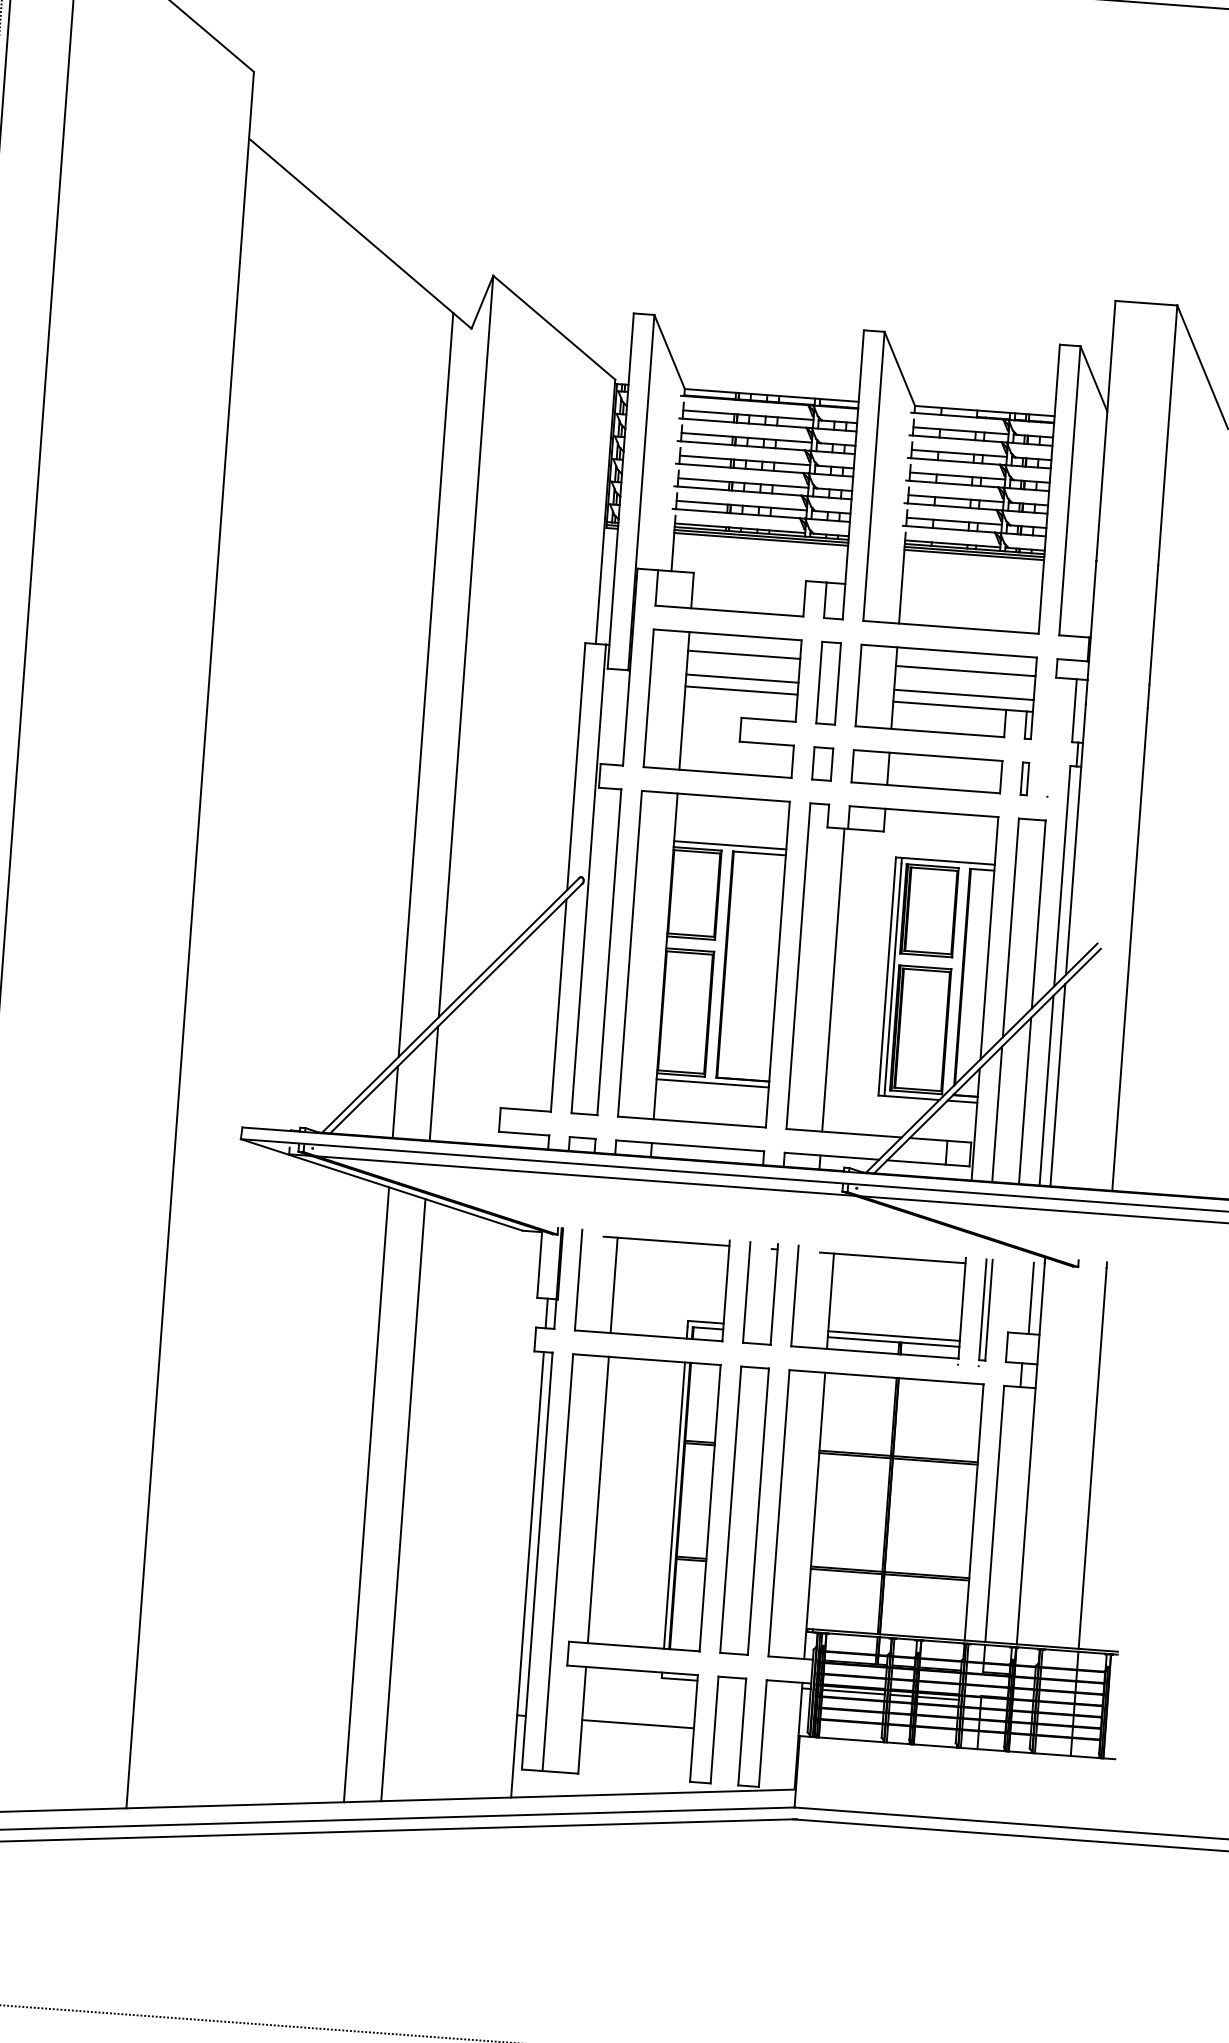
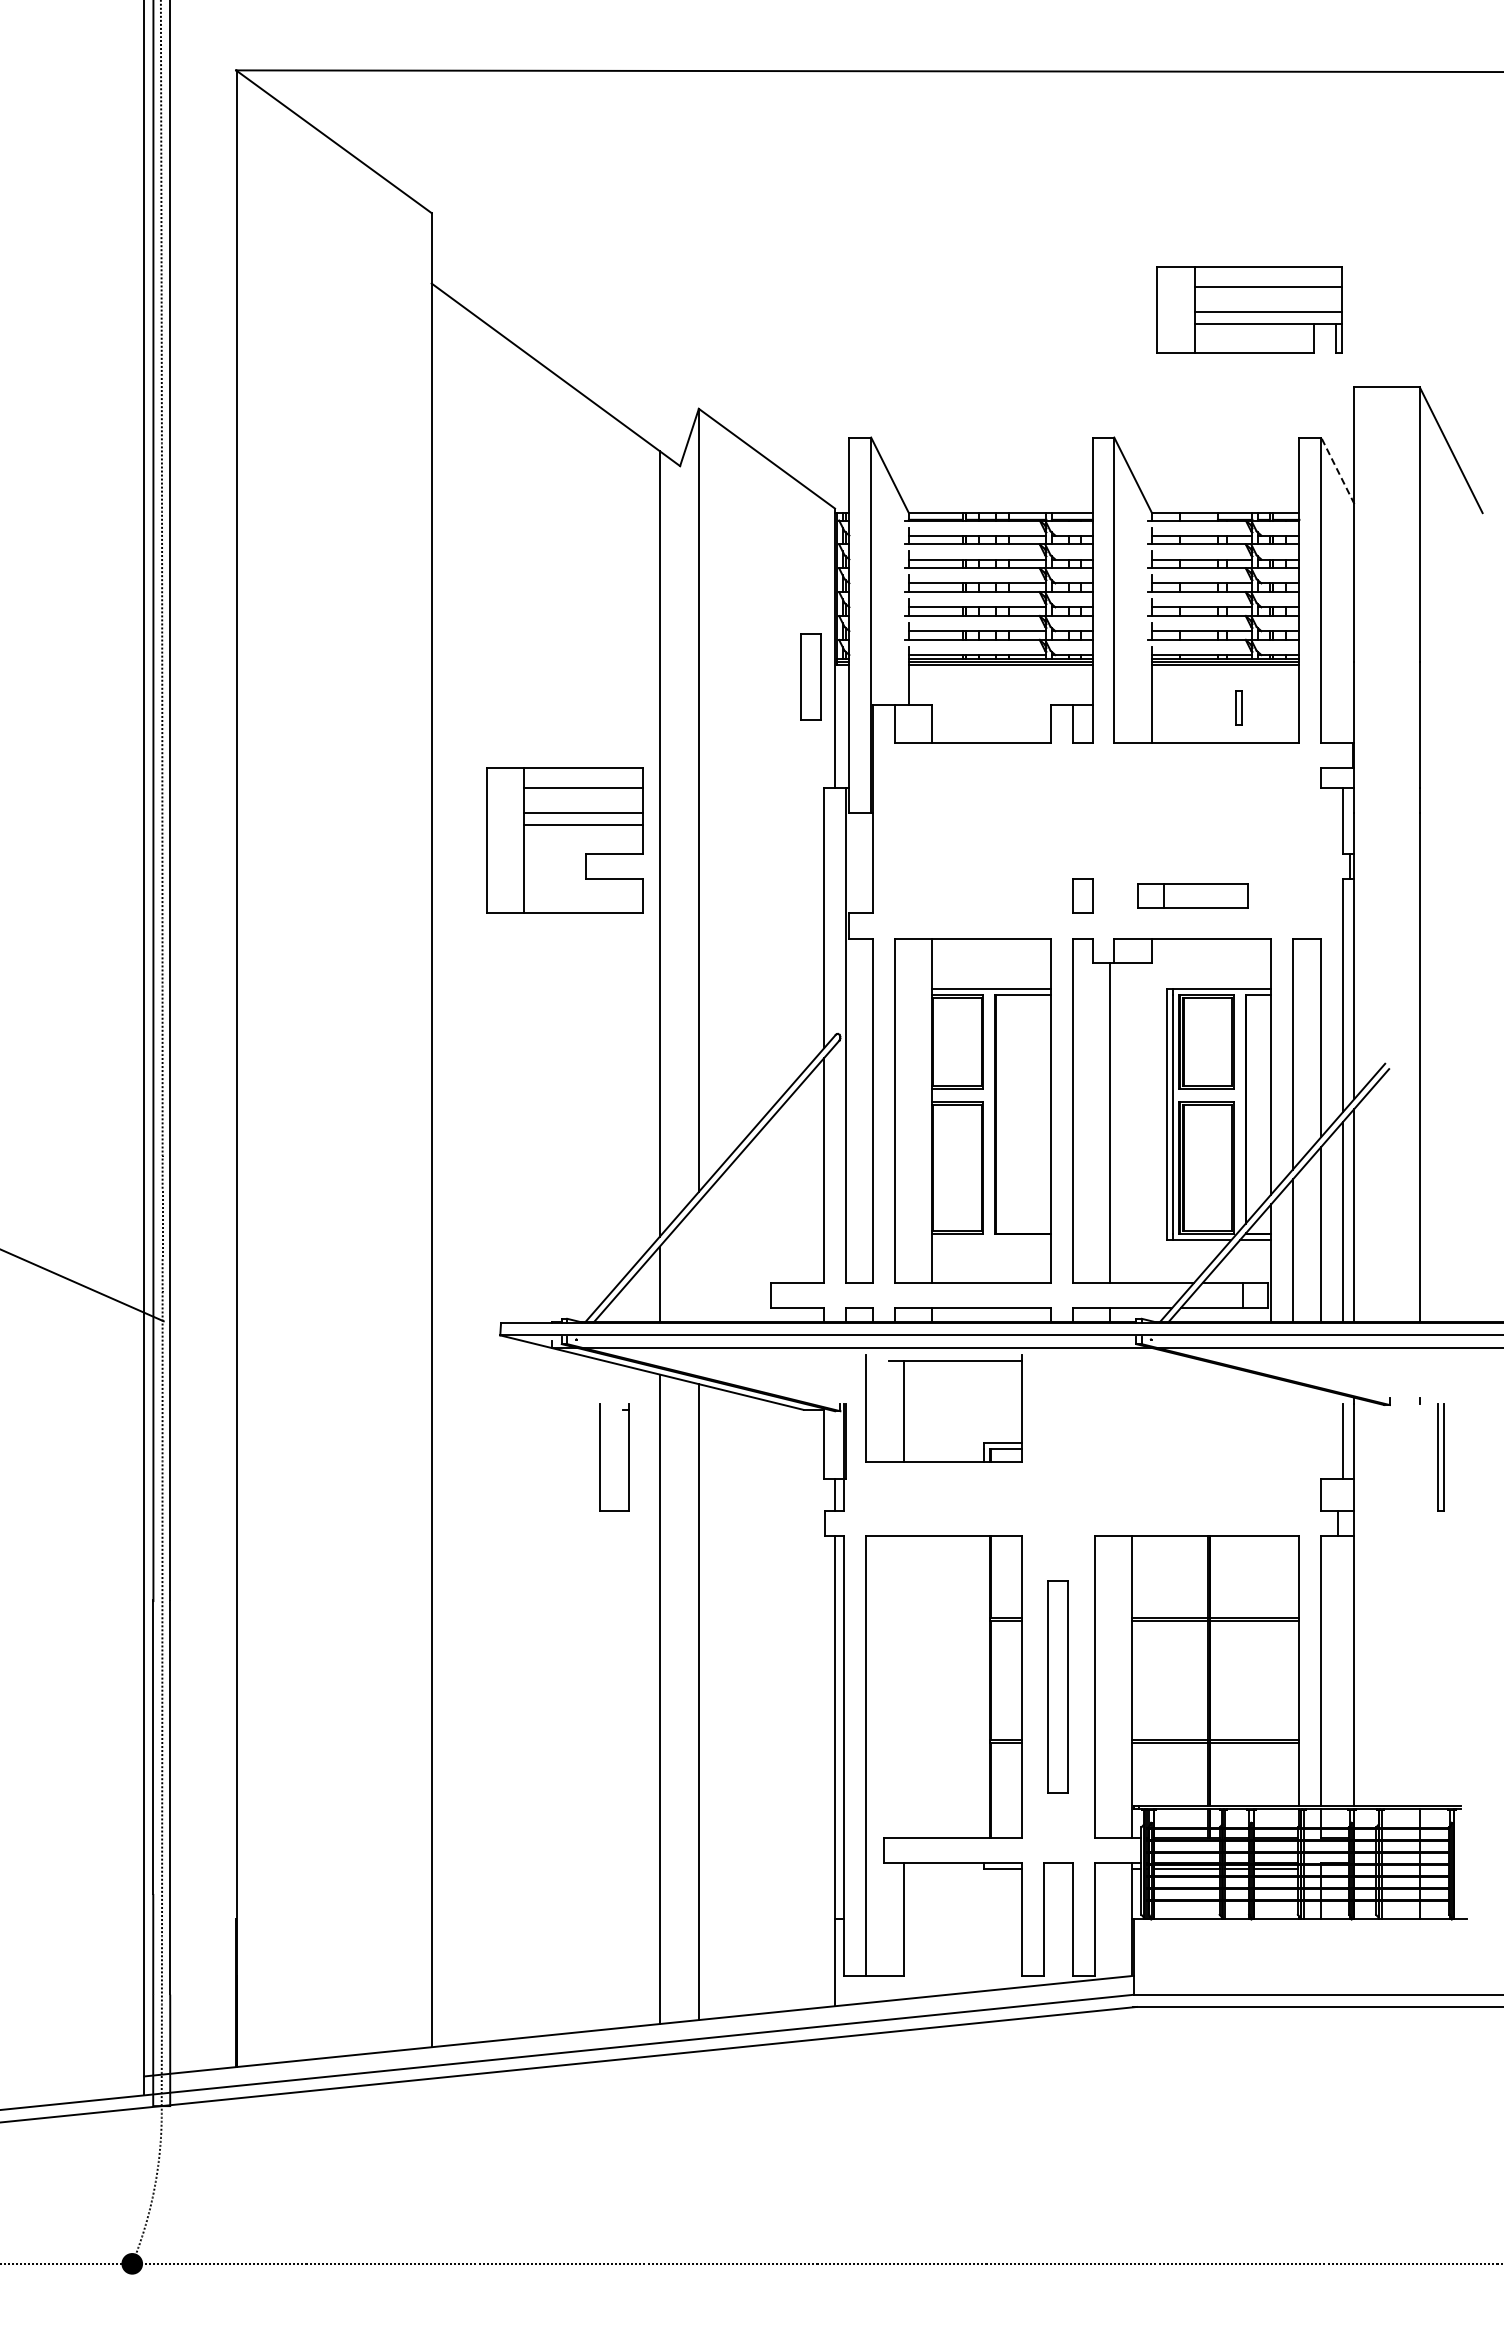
line: (1093, 378) -> (1337, 470), solid -> dashed
part: (828, 682) -> (810, 676), moved
part: (945, 691) -> (1249, 309), moved
part: (722, 703) -> (564, 840), moved
part: (926, 770) -> (1192, 895), size x0.7
part: (1024, 777) -> (1238, 707), moved
line: (433, 1082) -> (698, 1261), removed
line: (712, 1083) -> (991, 1240), removed
part: (651, 1285) -> (943, 1408), moved
part: (747, 1292) -> (600, 1457), moved
part: (878, 1302) -> (1182, 1457), removed
part: (985, 1310) -> (1440, 1457), moved
line: (1092, 1457) -> (1419, 1604), removed
line: (598, 1499) -> (903, 1686), removed
line: (674, 1505) -> (984, 1686), removed
part: (744, 1510) -> (1058, 1686), size x0.7
line: (637, 1724) -> (962, 1919), removed

